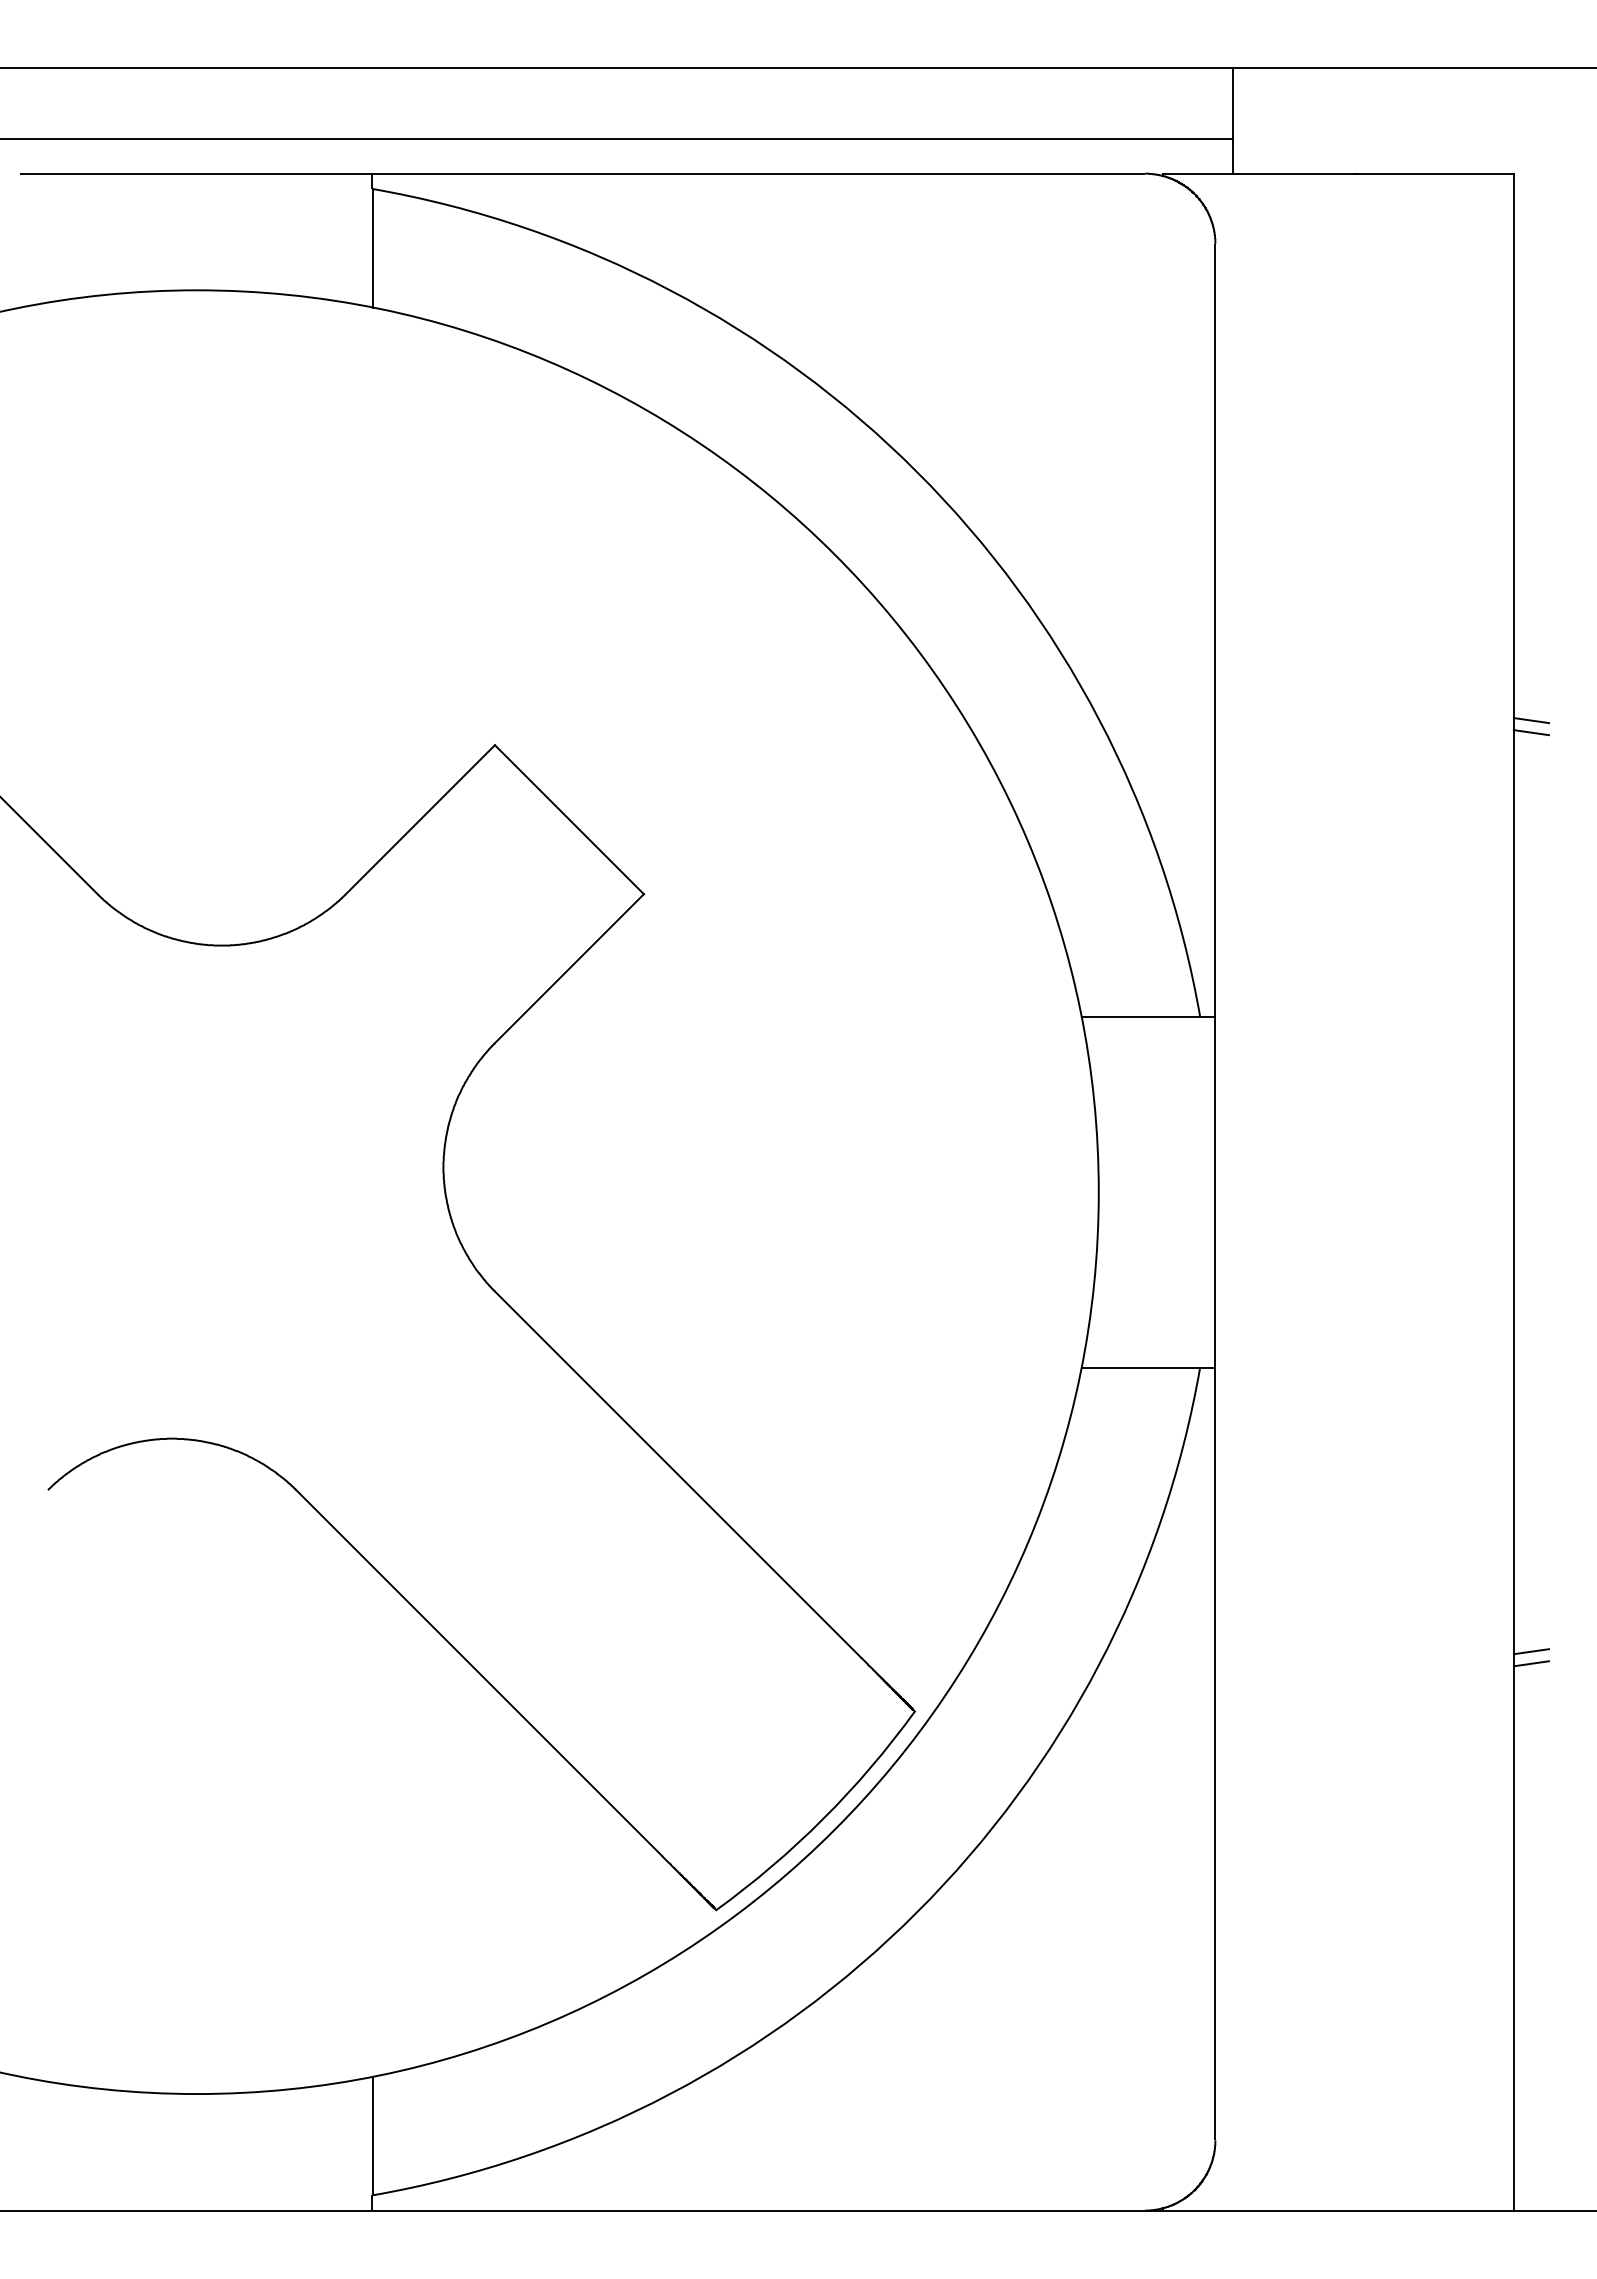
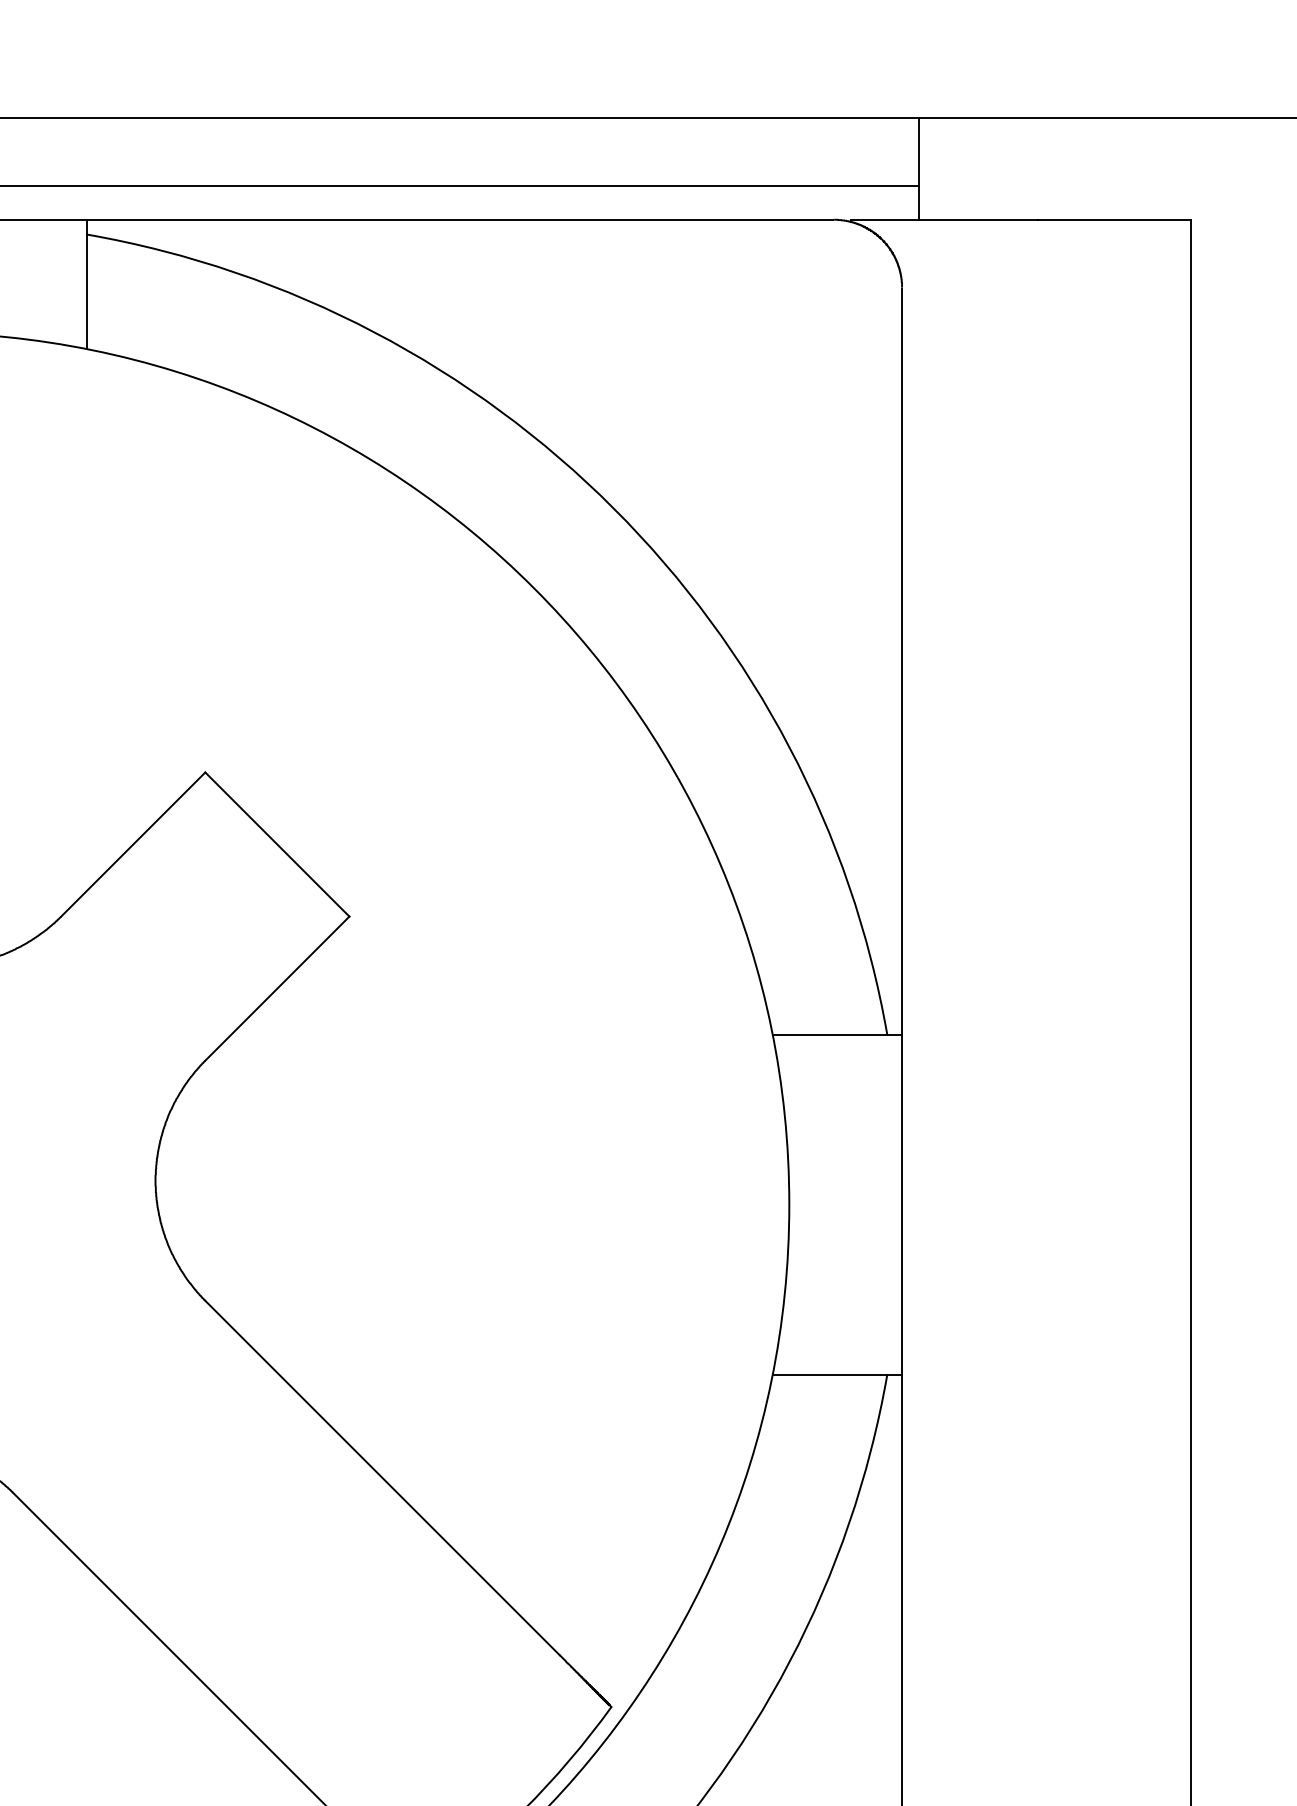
line: (1531, 720) -> (1207, 748), removed
line: (1531, 732) -> (1207, 760), removed
line: (1531, 1651) -> (1207, 1648), removed
line: (1531, 1663) -> (1207, 1660), removed

